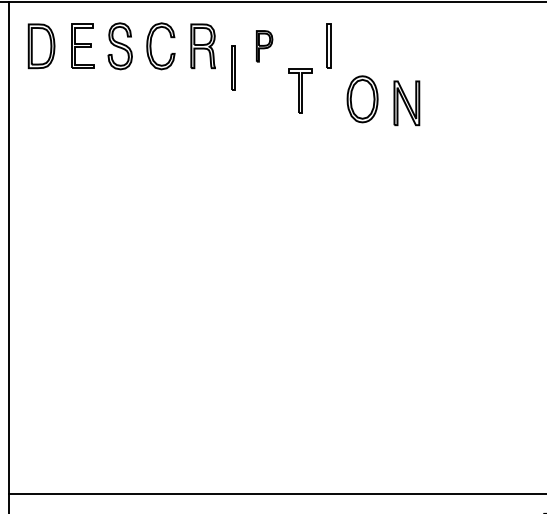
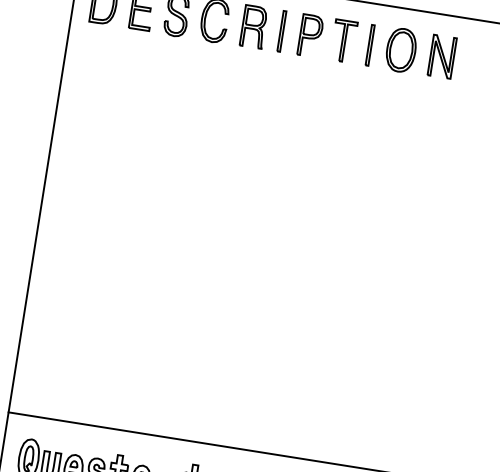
part: (264, 46) -> (310, 36), size x1.43
line: (232, 67) -> (281, 30), moved
part: (300, 90) -> (343, 40), moved
part: (362, 99) -> (401, 50), moved
part: (406, 103) -> (441, 56), moved

